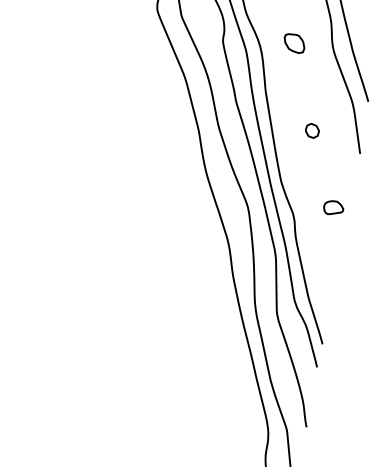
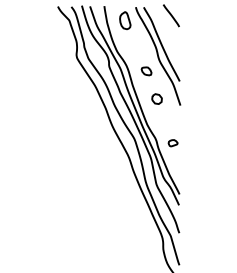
part: (294, 43) -> (146, 71), moved
part: (311, 131) -> (156, 99), size x1.6
part: (332, 208) -> (172, 143), moved

